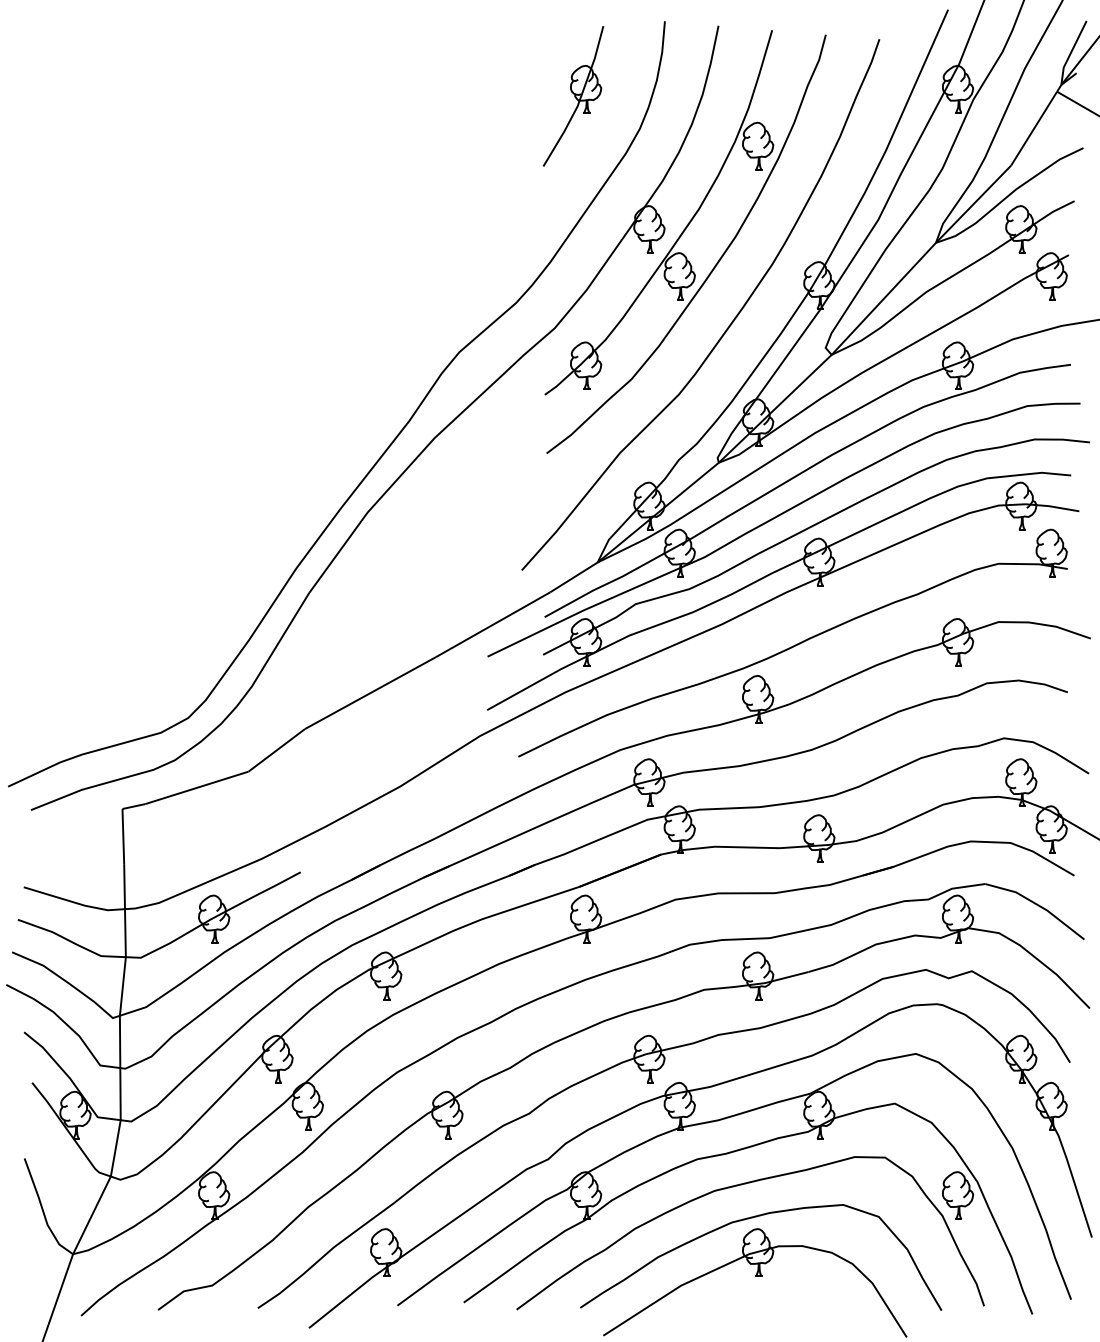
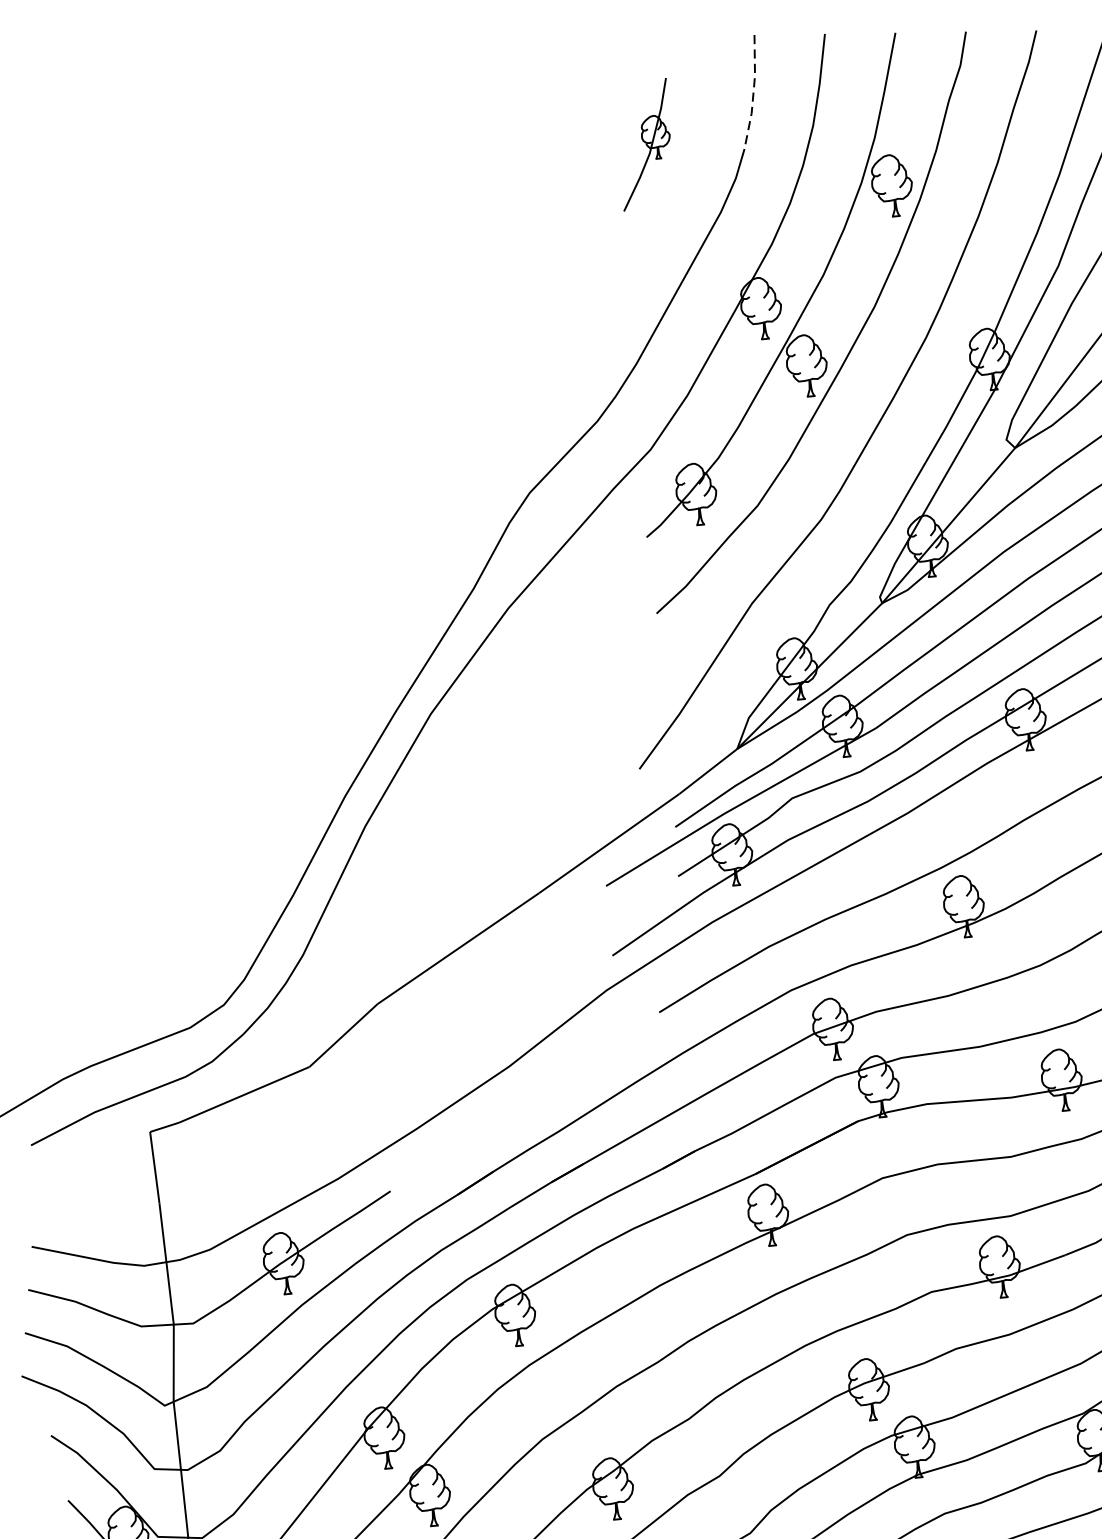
line: (659, 65) -> (753, 93), solid -> dashed
part: (573, 96) -> (645, 144), size x0.7

